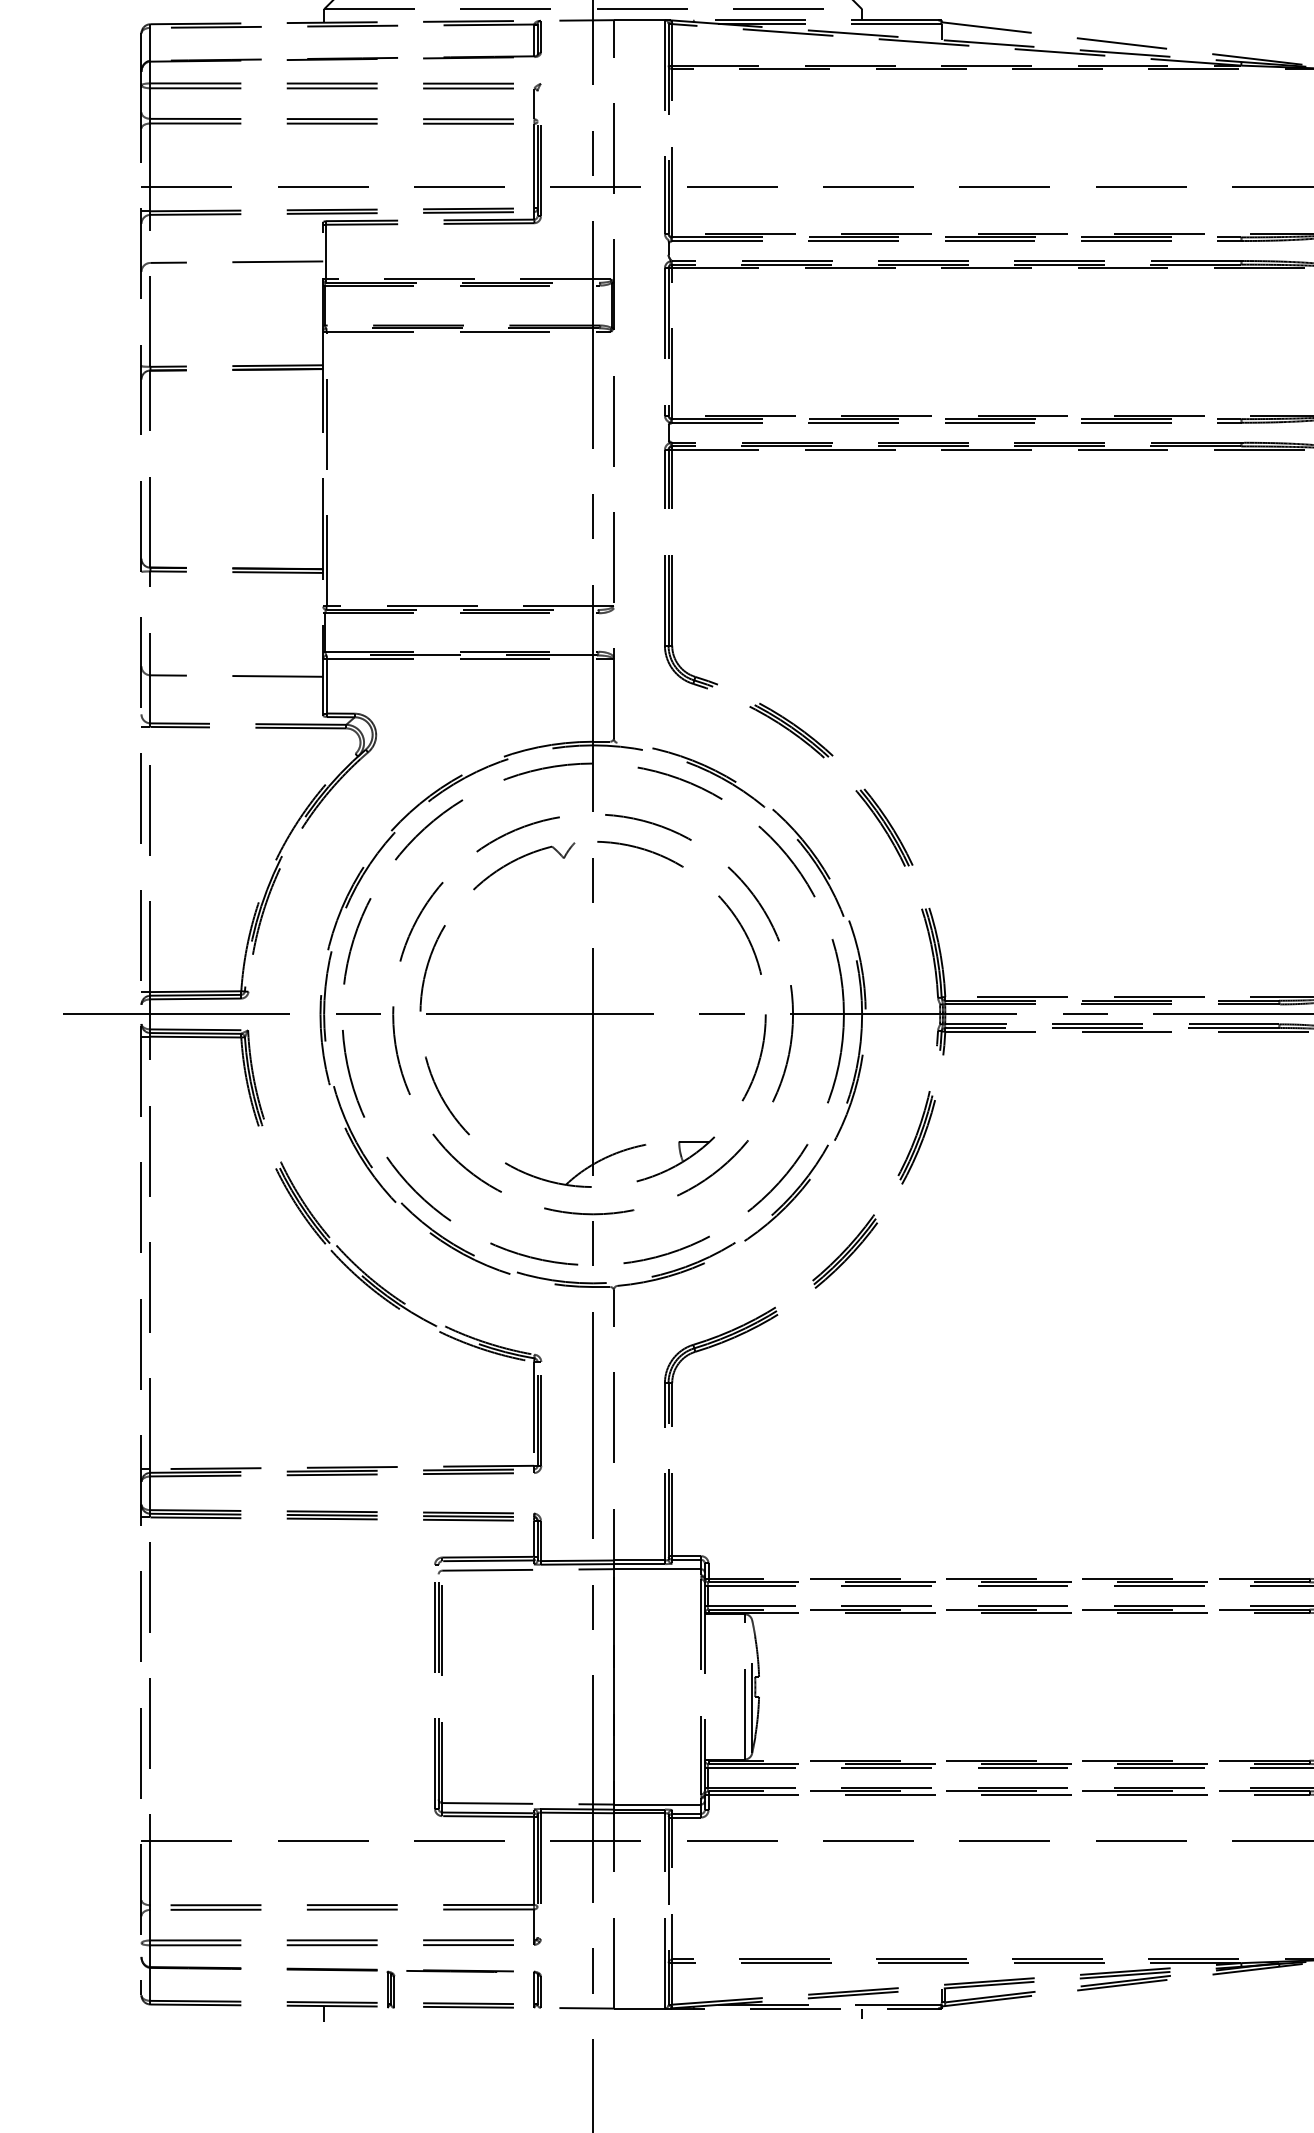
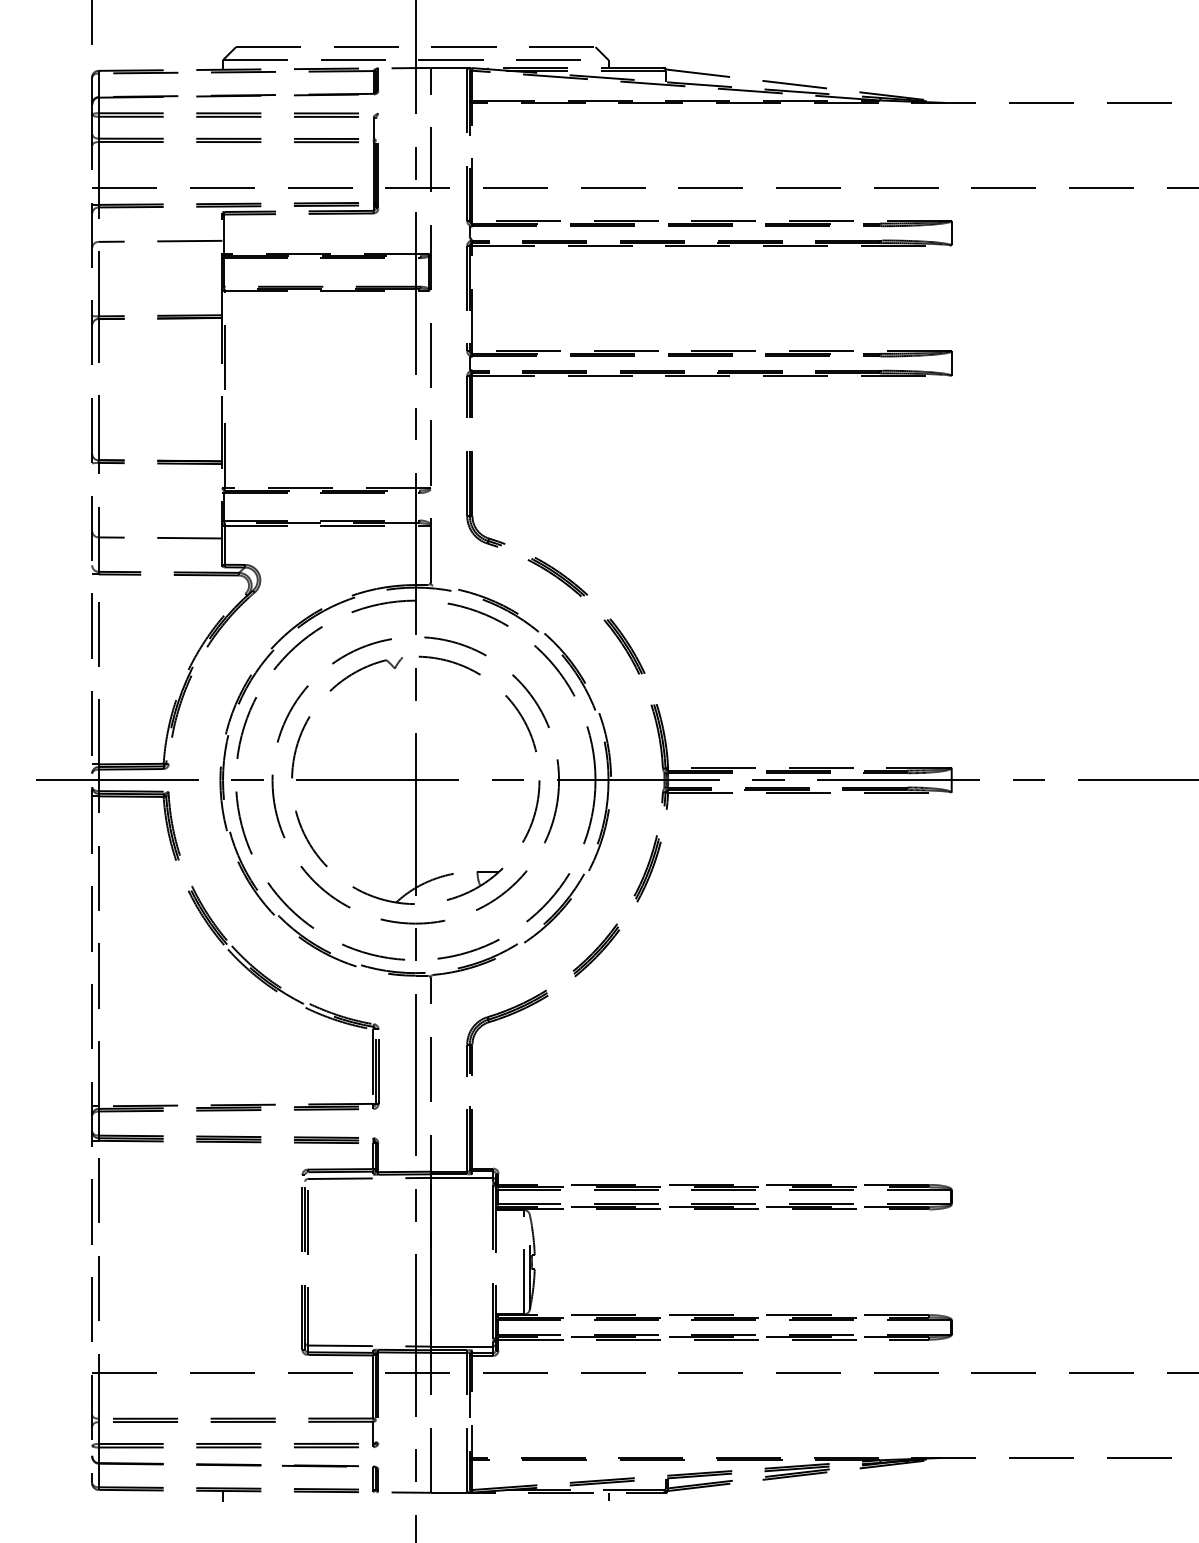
part: (390, 1990) -> (270, 1479), removed

